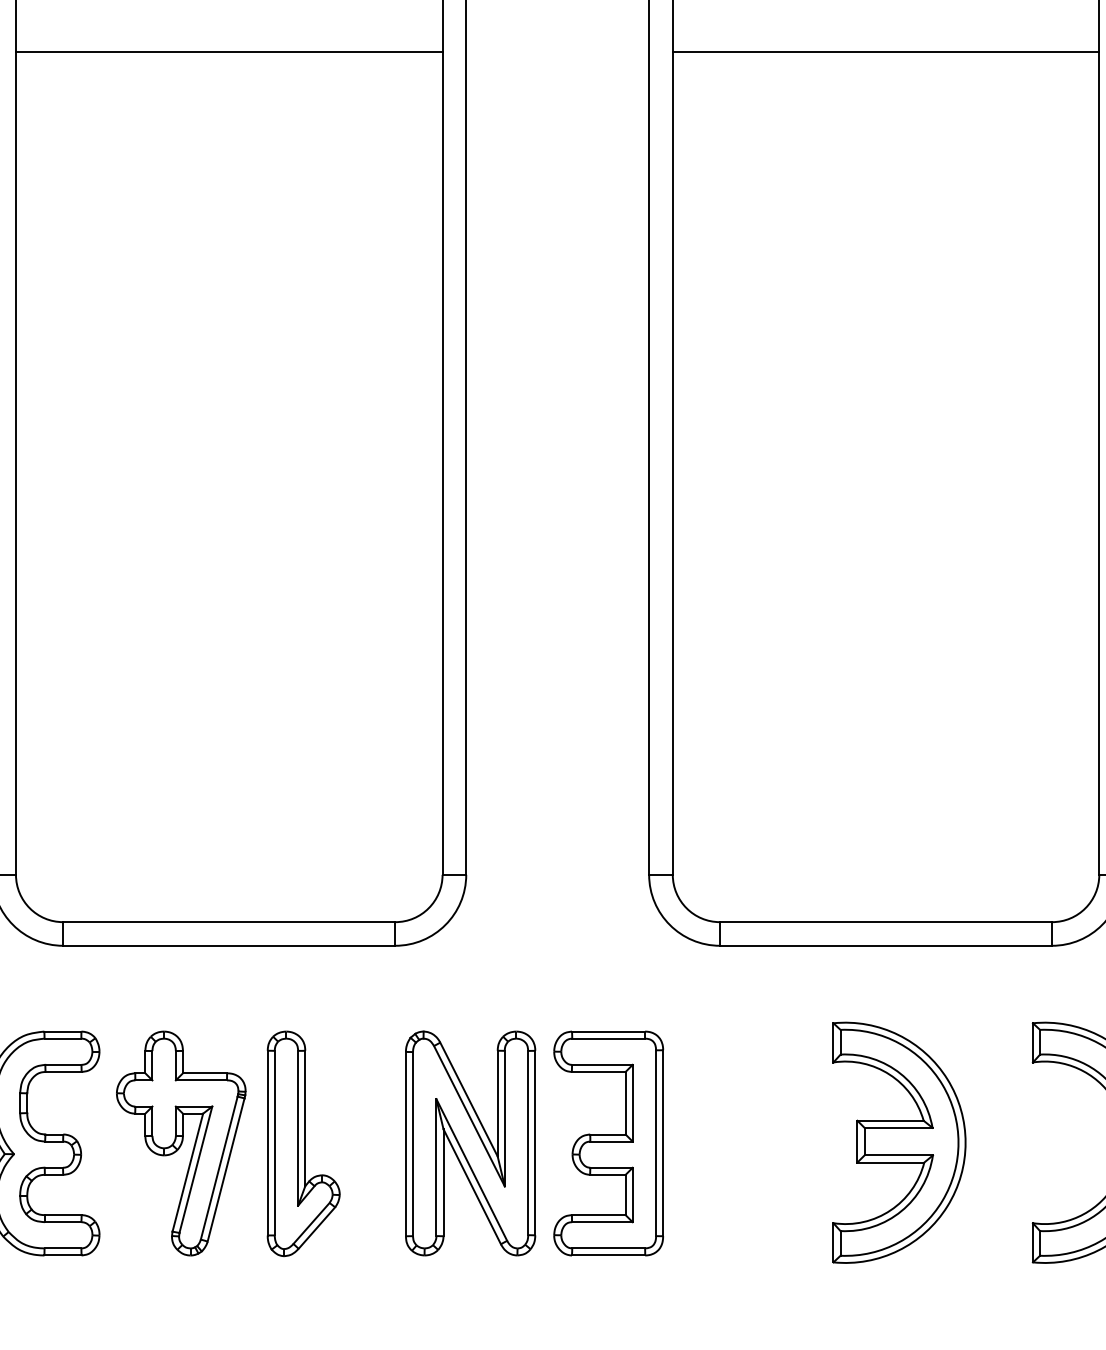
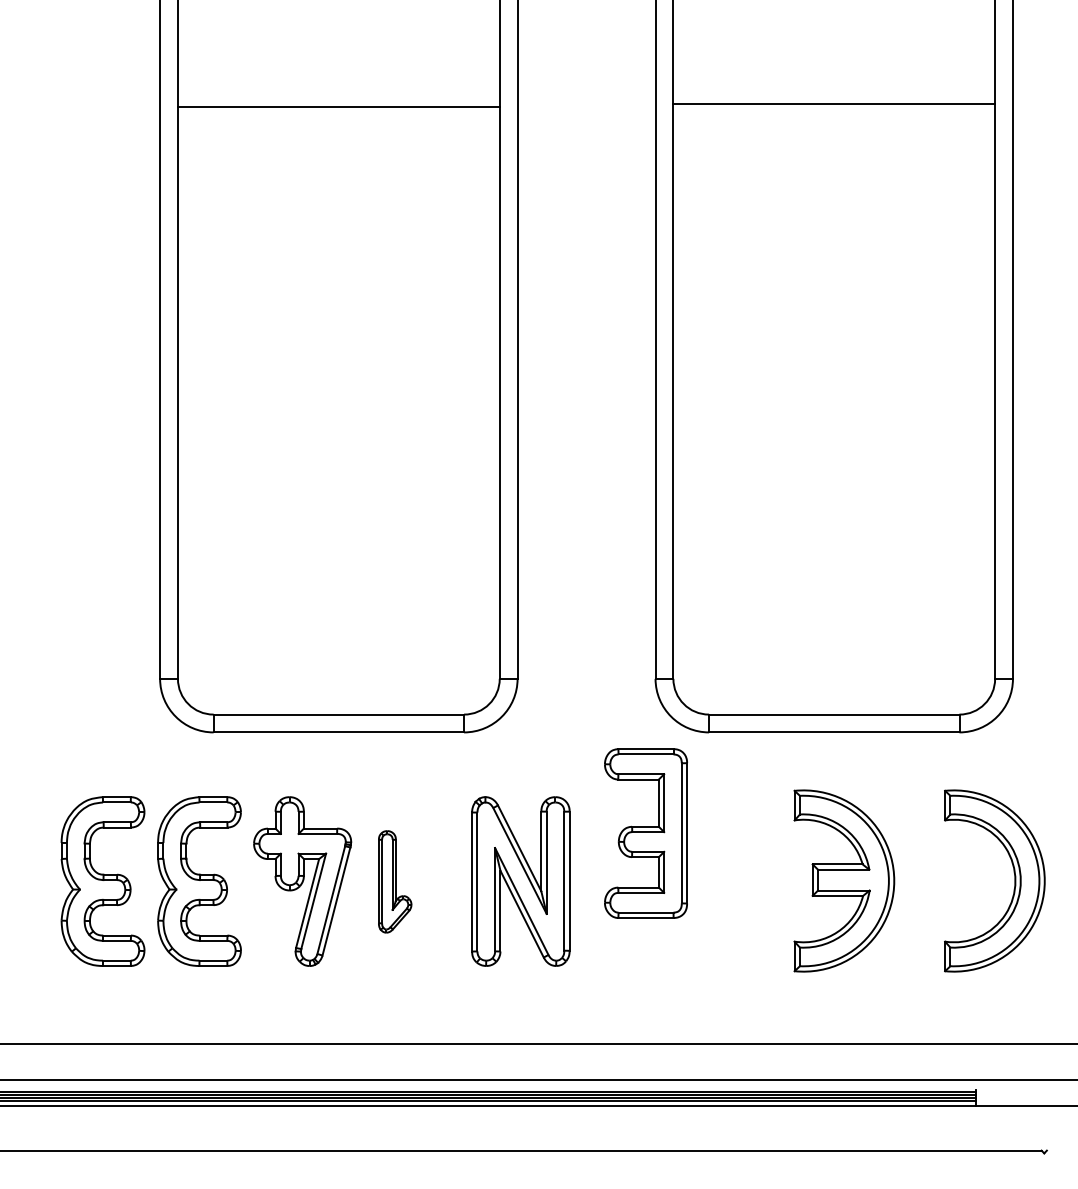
line: (228, 51) -> (338, 106), moved
line: (886, 51) -> (834, 103), moved
part: (304, 1143) -> (395, 881), size x0.6
part: (607, 1143) -> (645, 833), moved

